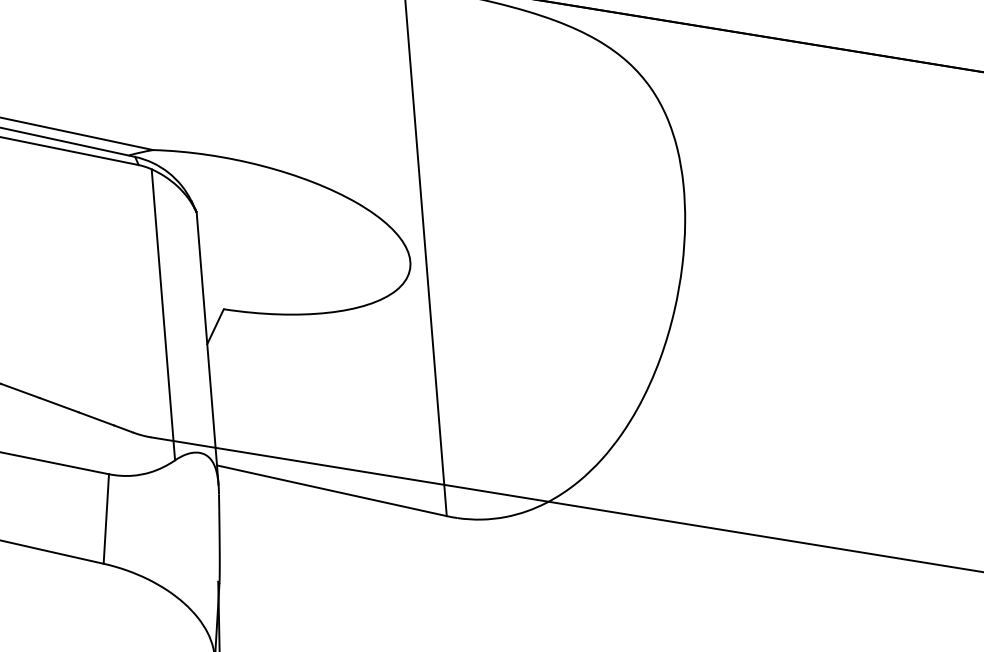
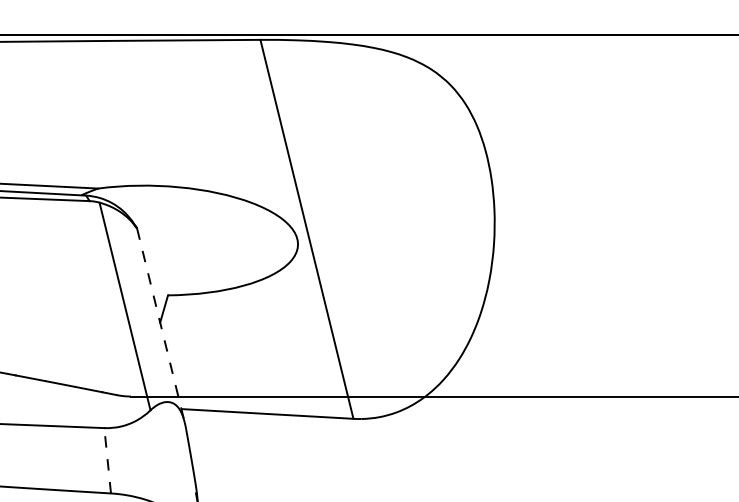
line: (208, 349) -> (161, 326), solid -> dashed
line: (106, 518) -> (107, 460), solid -> dashed

